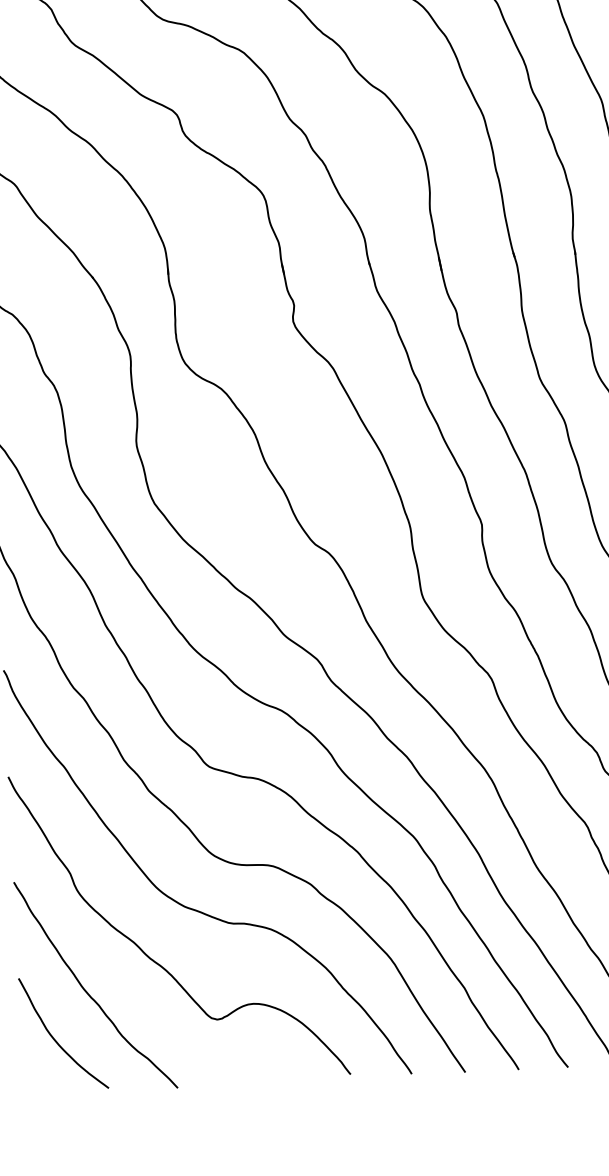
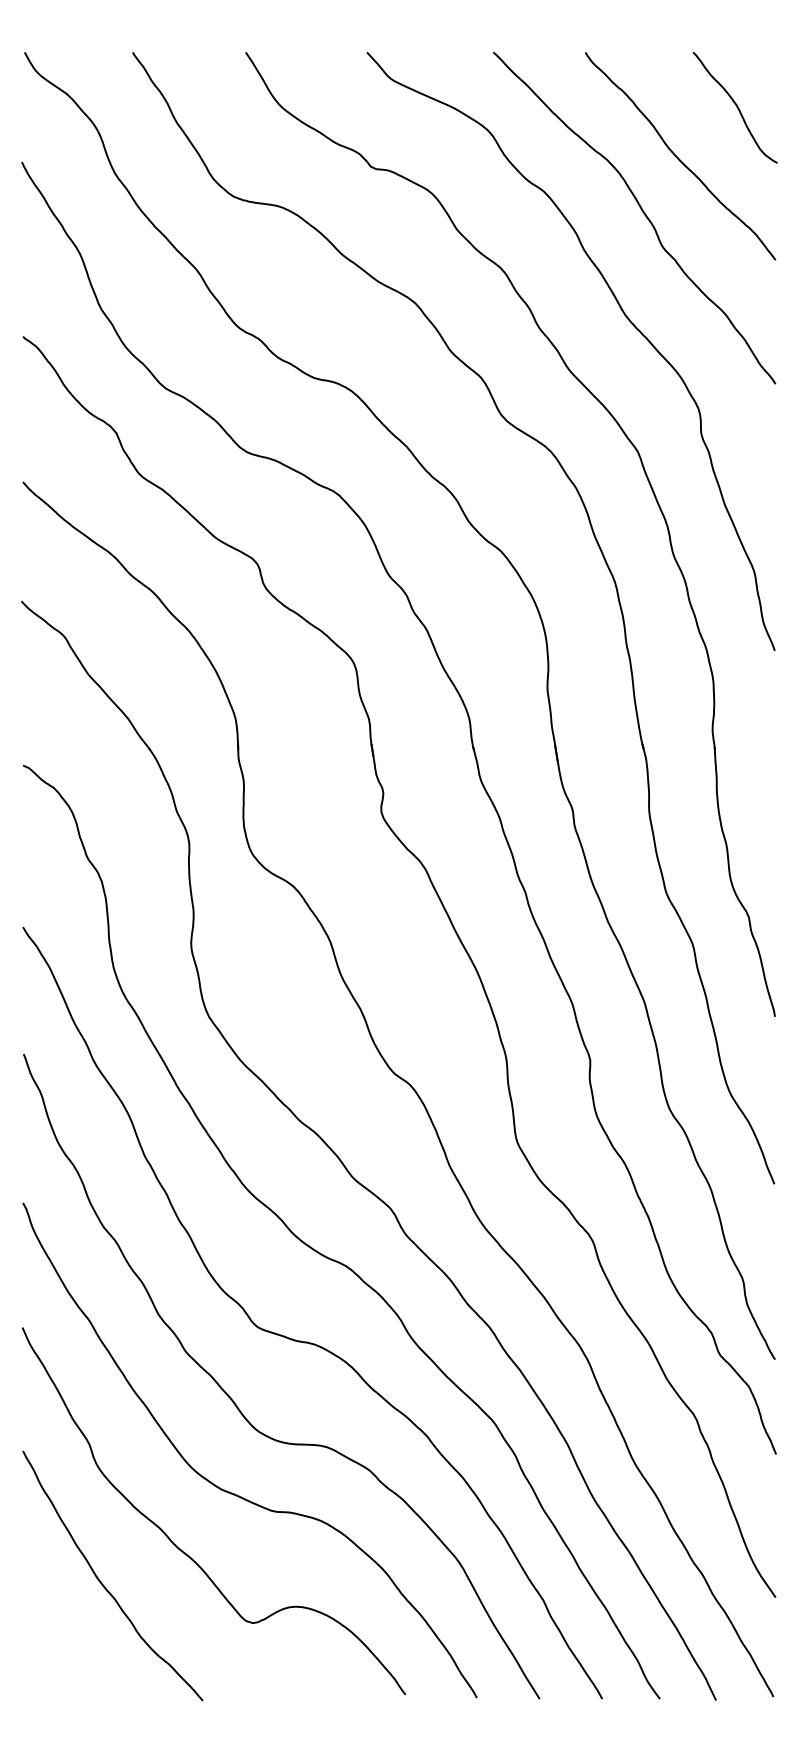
curve: (56, 1040) -> (63, 1638), removed

